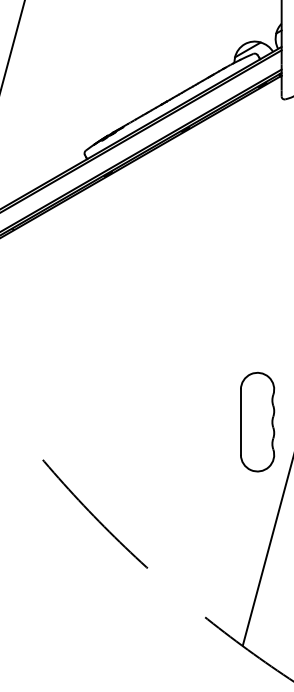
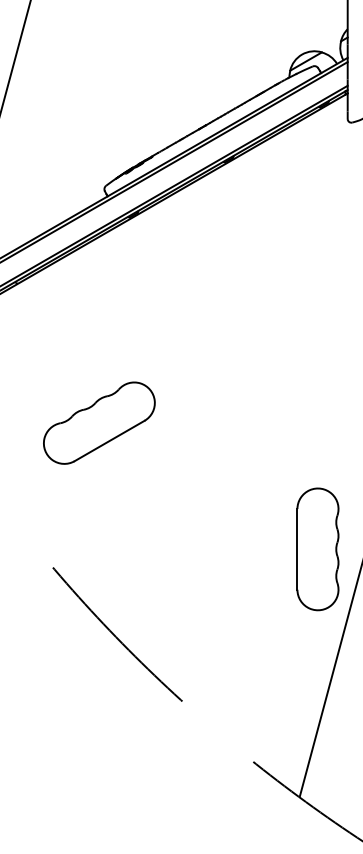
part: (80, 342) -> (99, 422), added
part: (257, 421) -> (317, 548), moved

